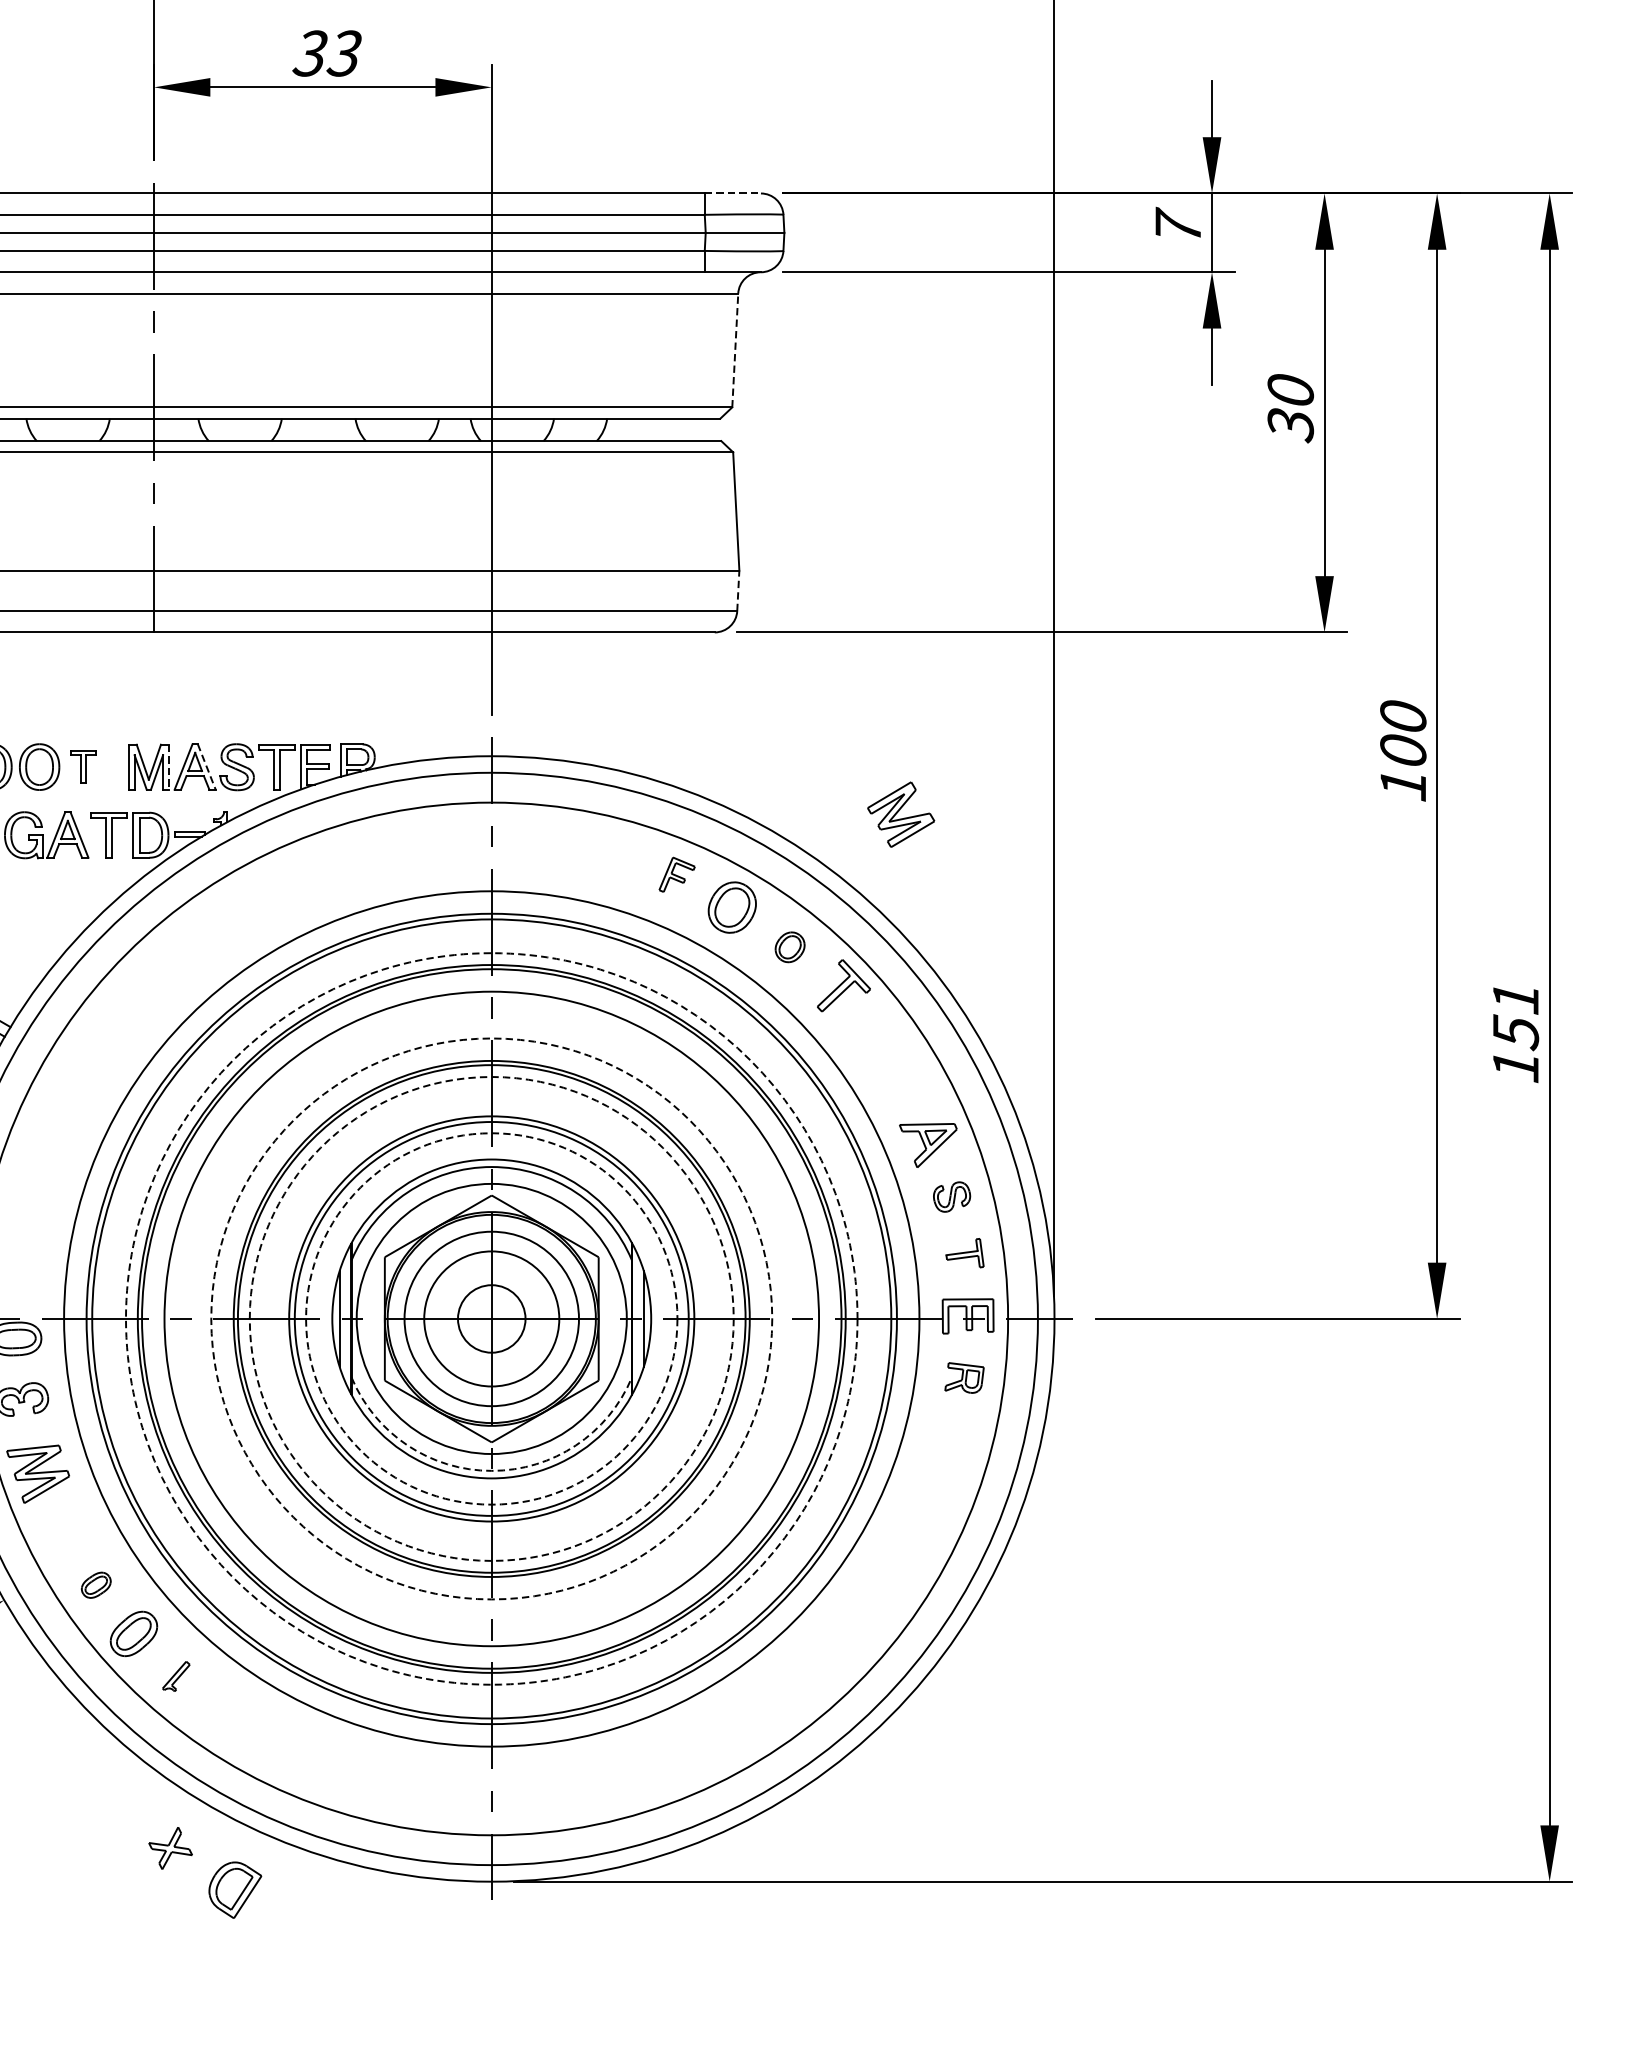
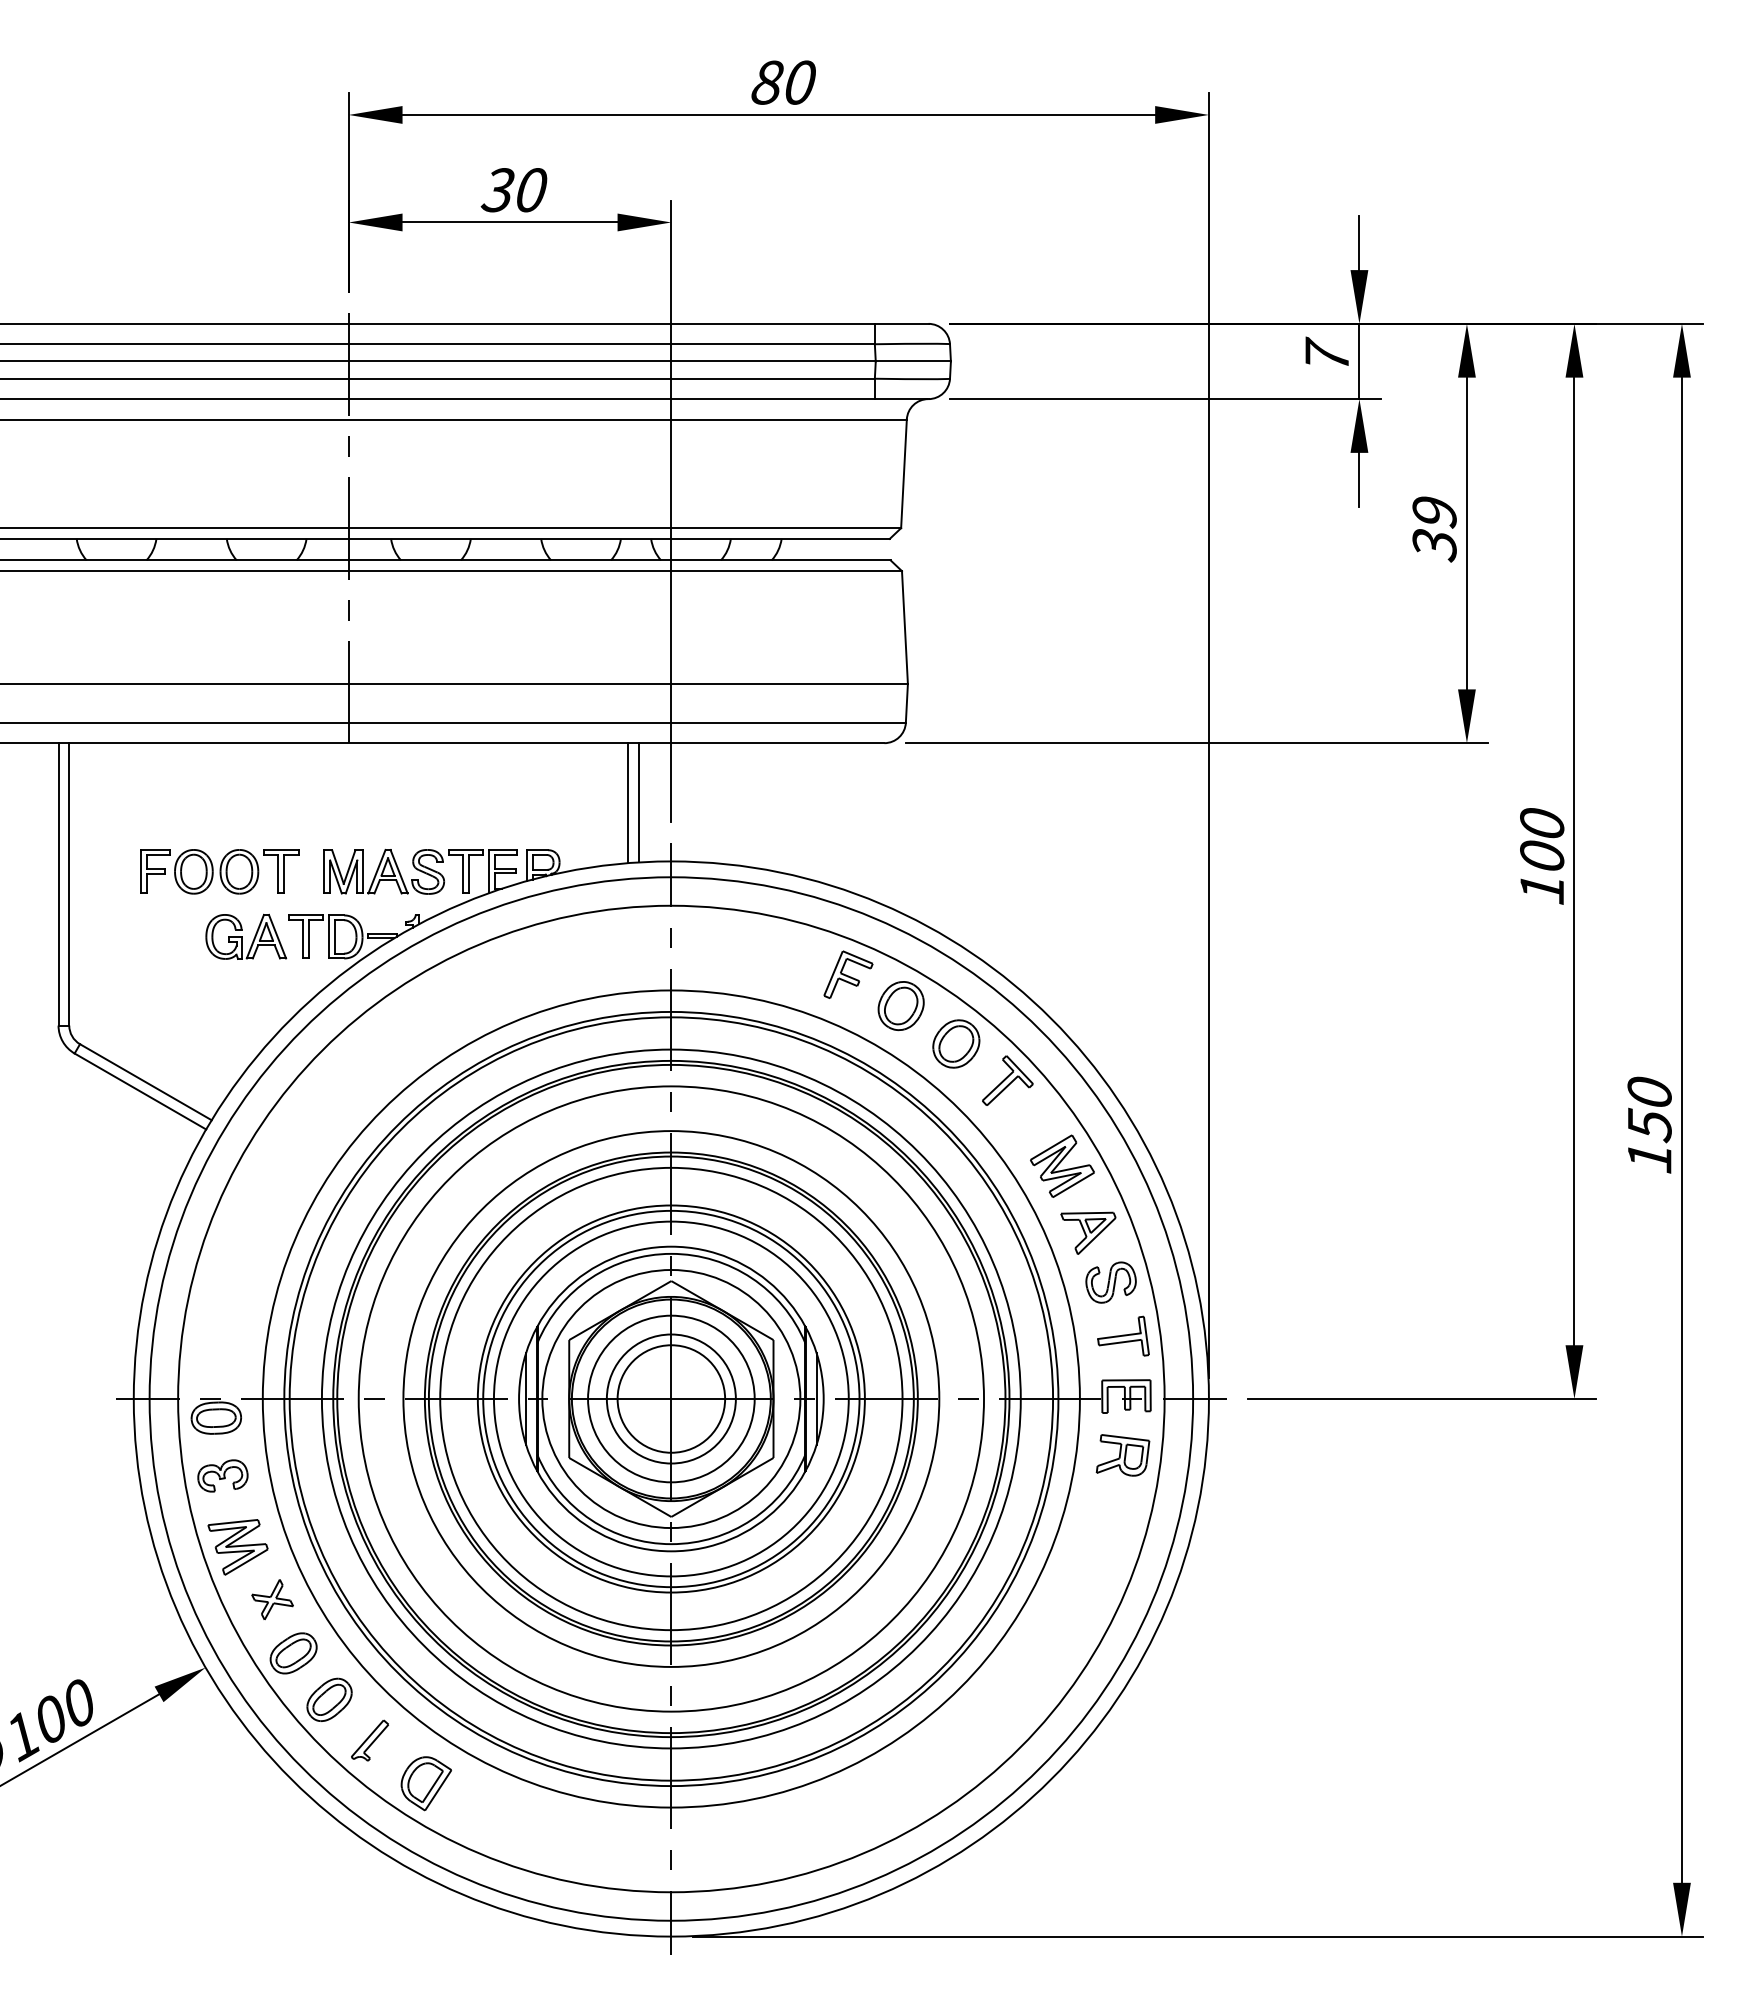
text: (344, 53) -> (530, 190), 33 -> 30
line: (732, 193) -> (901, 323), dashed -> solid
line: (735, 350) -> (904, 473), dashed -> solid
text: (1290, 390) -> (1434, 512), 30 -> 39
line: (737, 589) -> (906, 702), dashed -> solid
line: (458, 694) -> (639, 802), added
line: (446, 695) -> (628, 803), added
part: (83, 766) -> (281, 871), size x1.43
line: (169, 766) -> (363, 871), dashed -> solid
line: (207, 767) -> (399, 872), dashed -> solid
part: (901, 813) -> (1062, 1165), moved
part: (677, 874) -> (848, 974), size x1.43
part: (790, 946) -> (956, 1043), size x1.67
text: (1515, 998) -> (1649, 1092), 151 -> 150
part: (951, 1196) -> (1110, 1282), size x1.43
part: (965, 1252) -> (1123, 1335), size x1.43
circle: (490, 1318) -> (670, 1398), dashed -> solid
circle: (490, 1318) -> (670, 1398), dashed -> solid
circle: (491, 1318) -> (671, 1398), dashed -> solid
circle: (491, 1318) -> (671, 1398), dashed -> solid
circle: (491, 1318) -> (671, 1398), size x1.67
part: (964, 1378) -> (1122, 1455), size x1.43
arc: (491, 1471) -> (671, 1544), dashed -> solid
part: (96, 1585) -> (293, 1653), size x1.67
part: (175, 1676) -> (369, 1740), size x1.43
part: (170, 1848) -> (272, 1599), moved
part: (234, 1889) -> (425, 1783), moved

